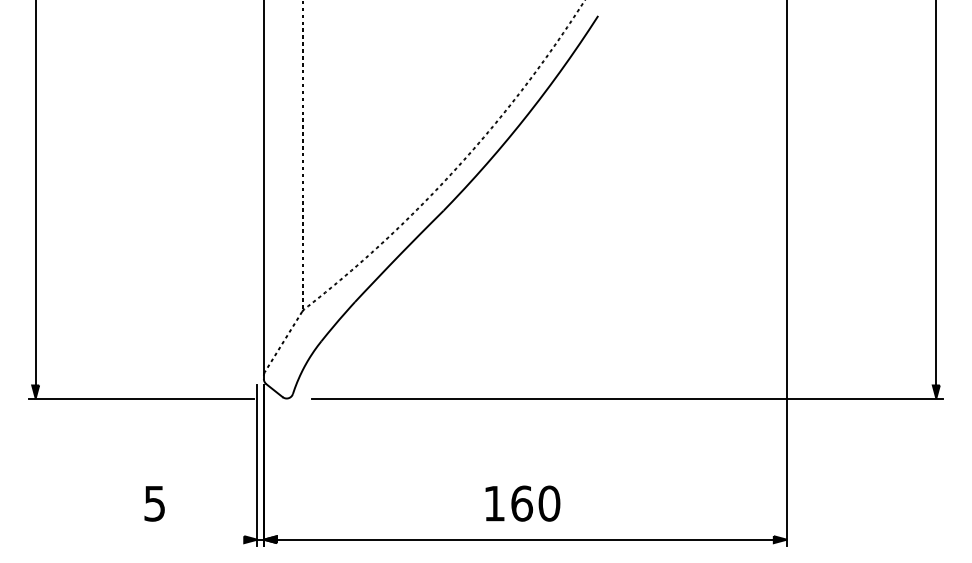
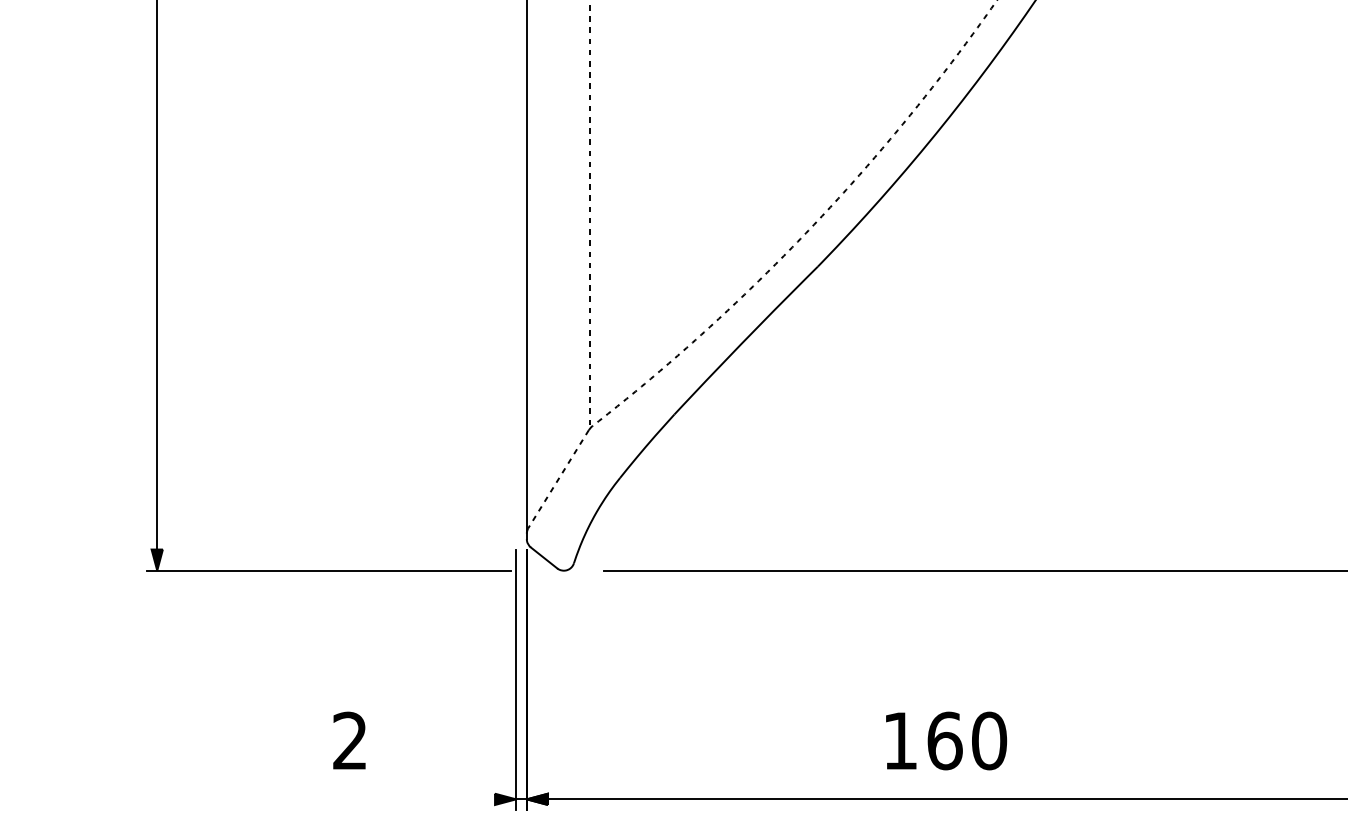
text: (154, 503) -> (349, 740), 5 -> 2

